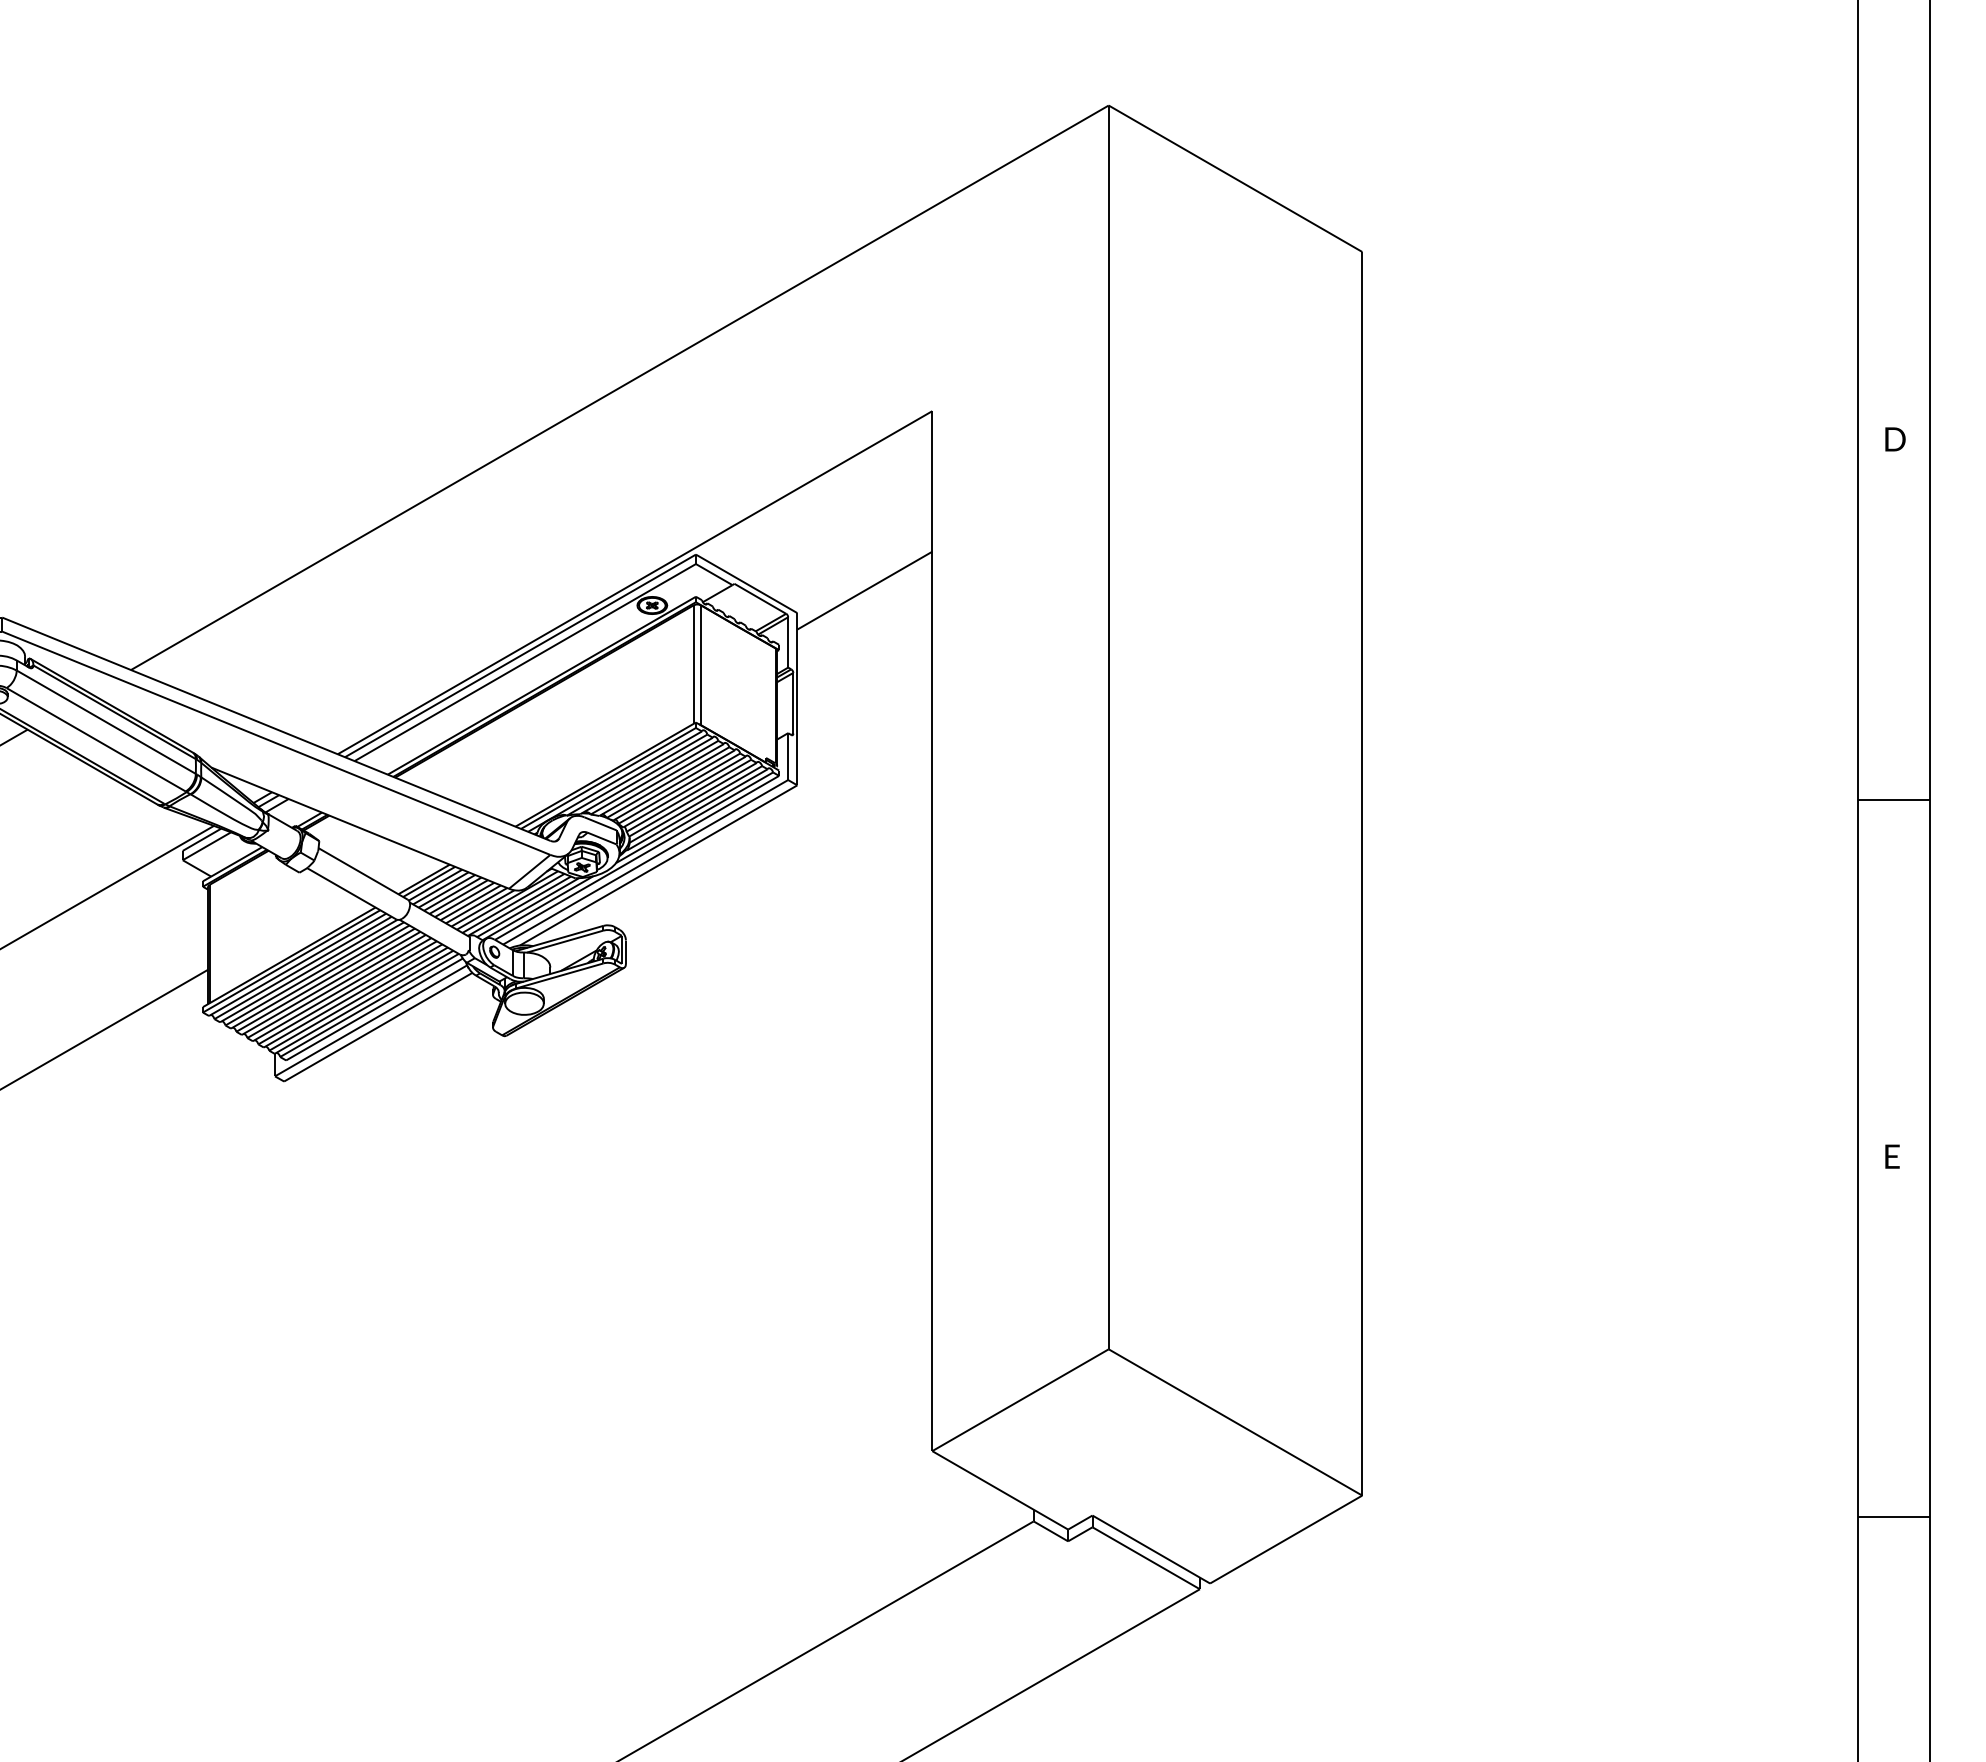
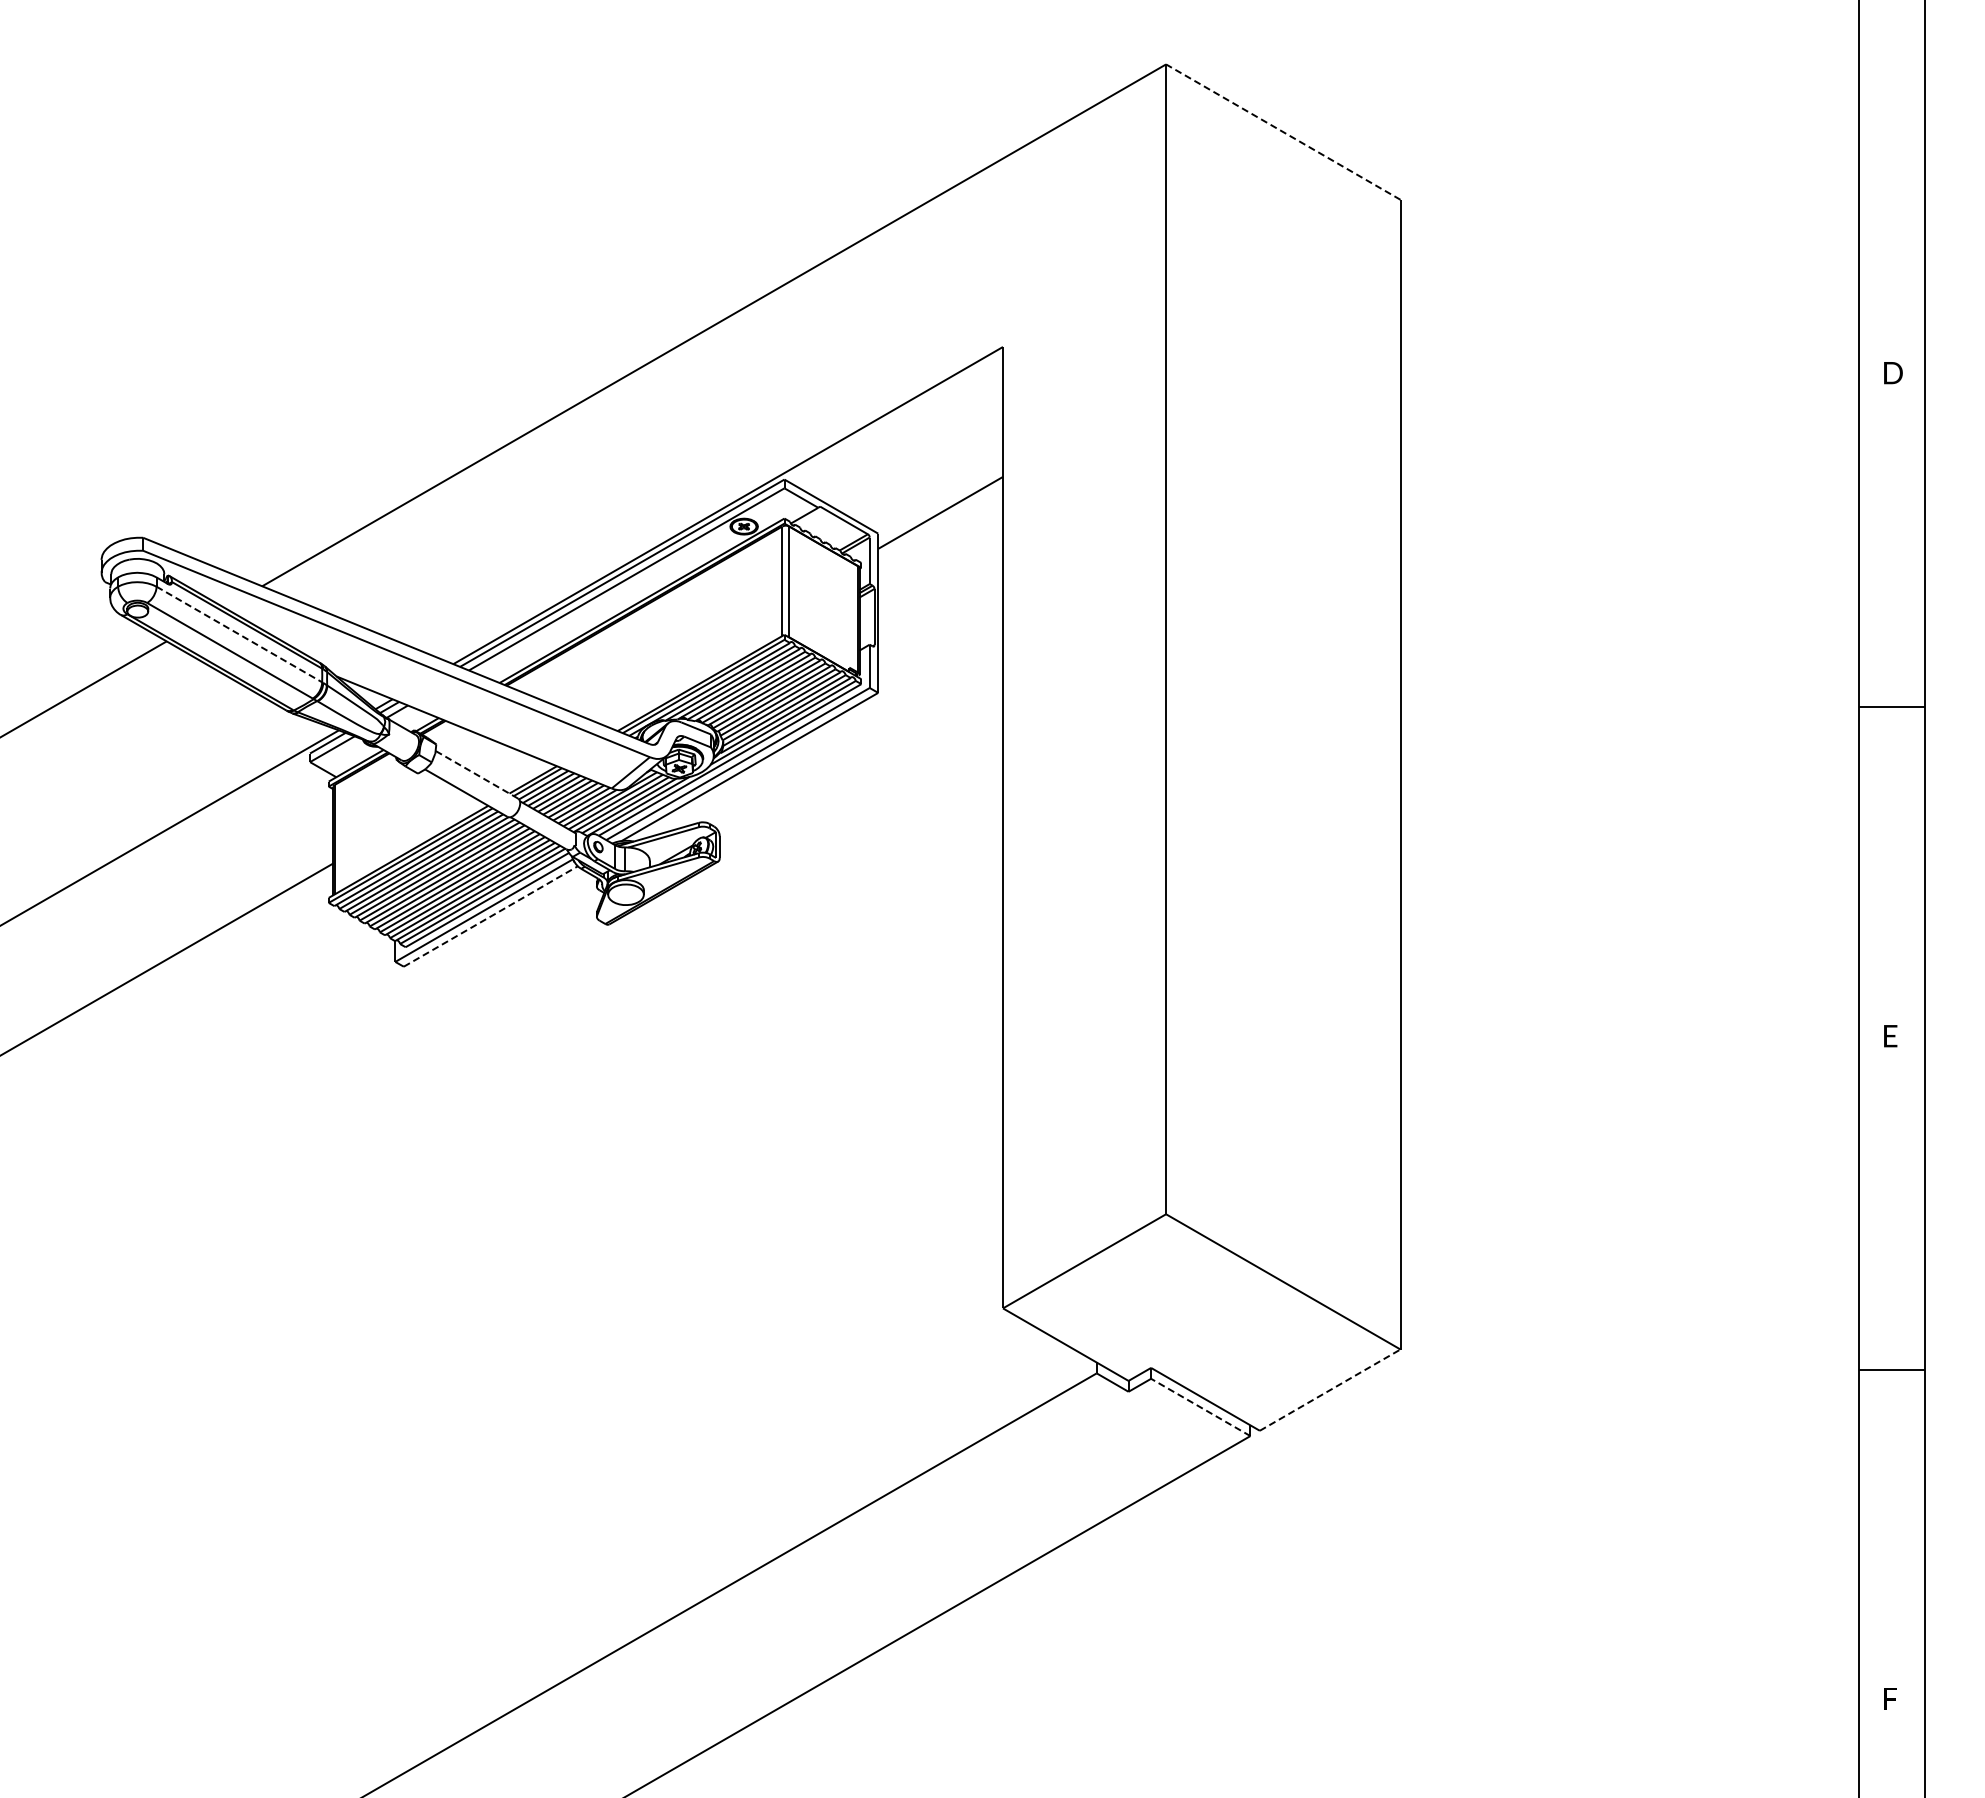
line: (1234, 178) -> (1282, 131), solid -> dashed
line: (106, 722) -> (239, 634), solid -> dashed
line: (362, 873) -> (476, 774), solid -> dashed
line: (379, 1027) -> (491, 916), solid -> dashed
line: (1286, 1538) -> (1330, 1389), solid -> dashed
line: (1145, 1558) -> (1200, 1407), solid -> dashed

